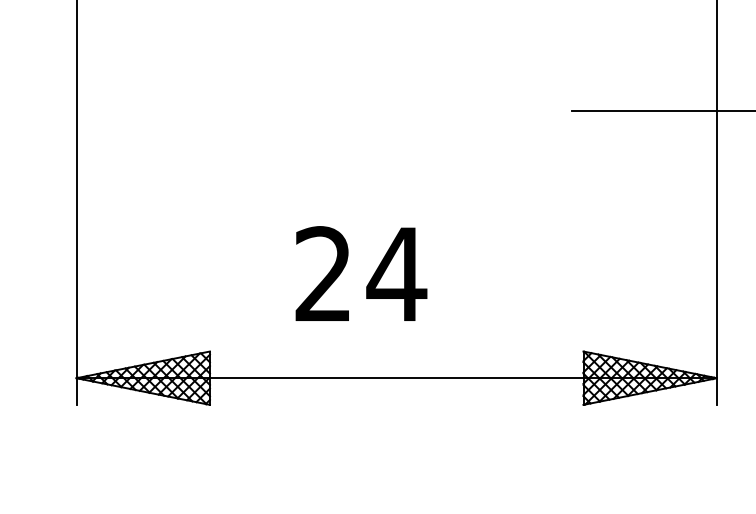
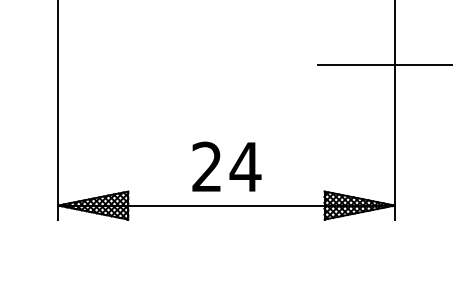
text: (360, 273) -> (226, 166), moved

